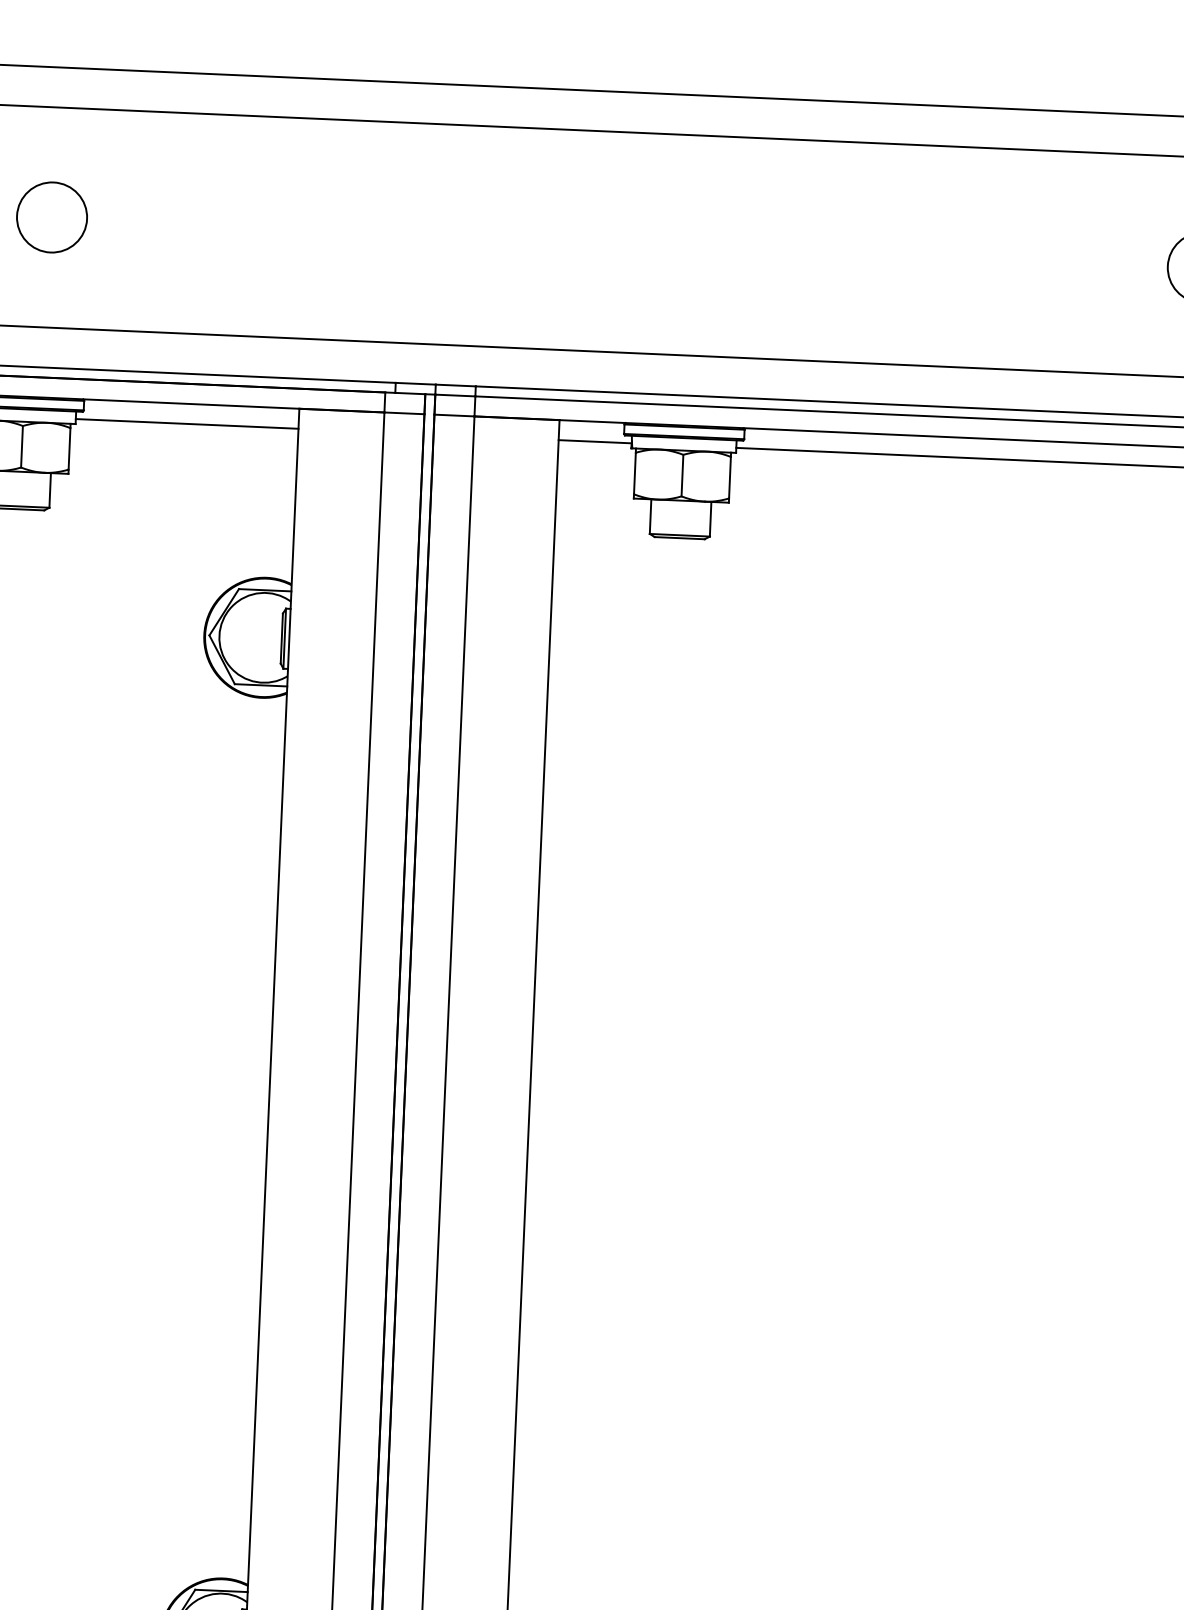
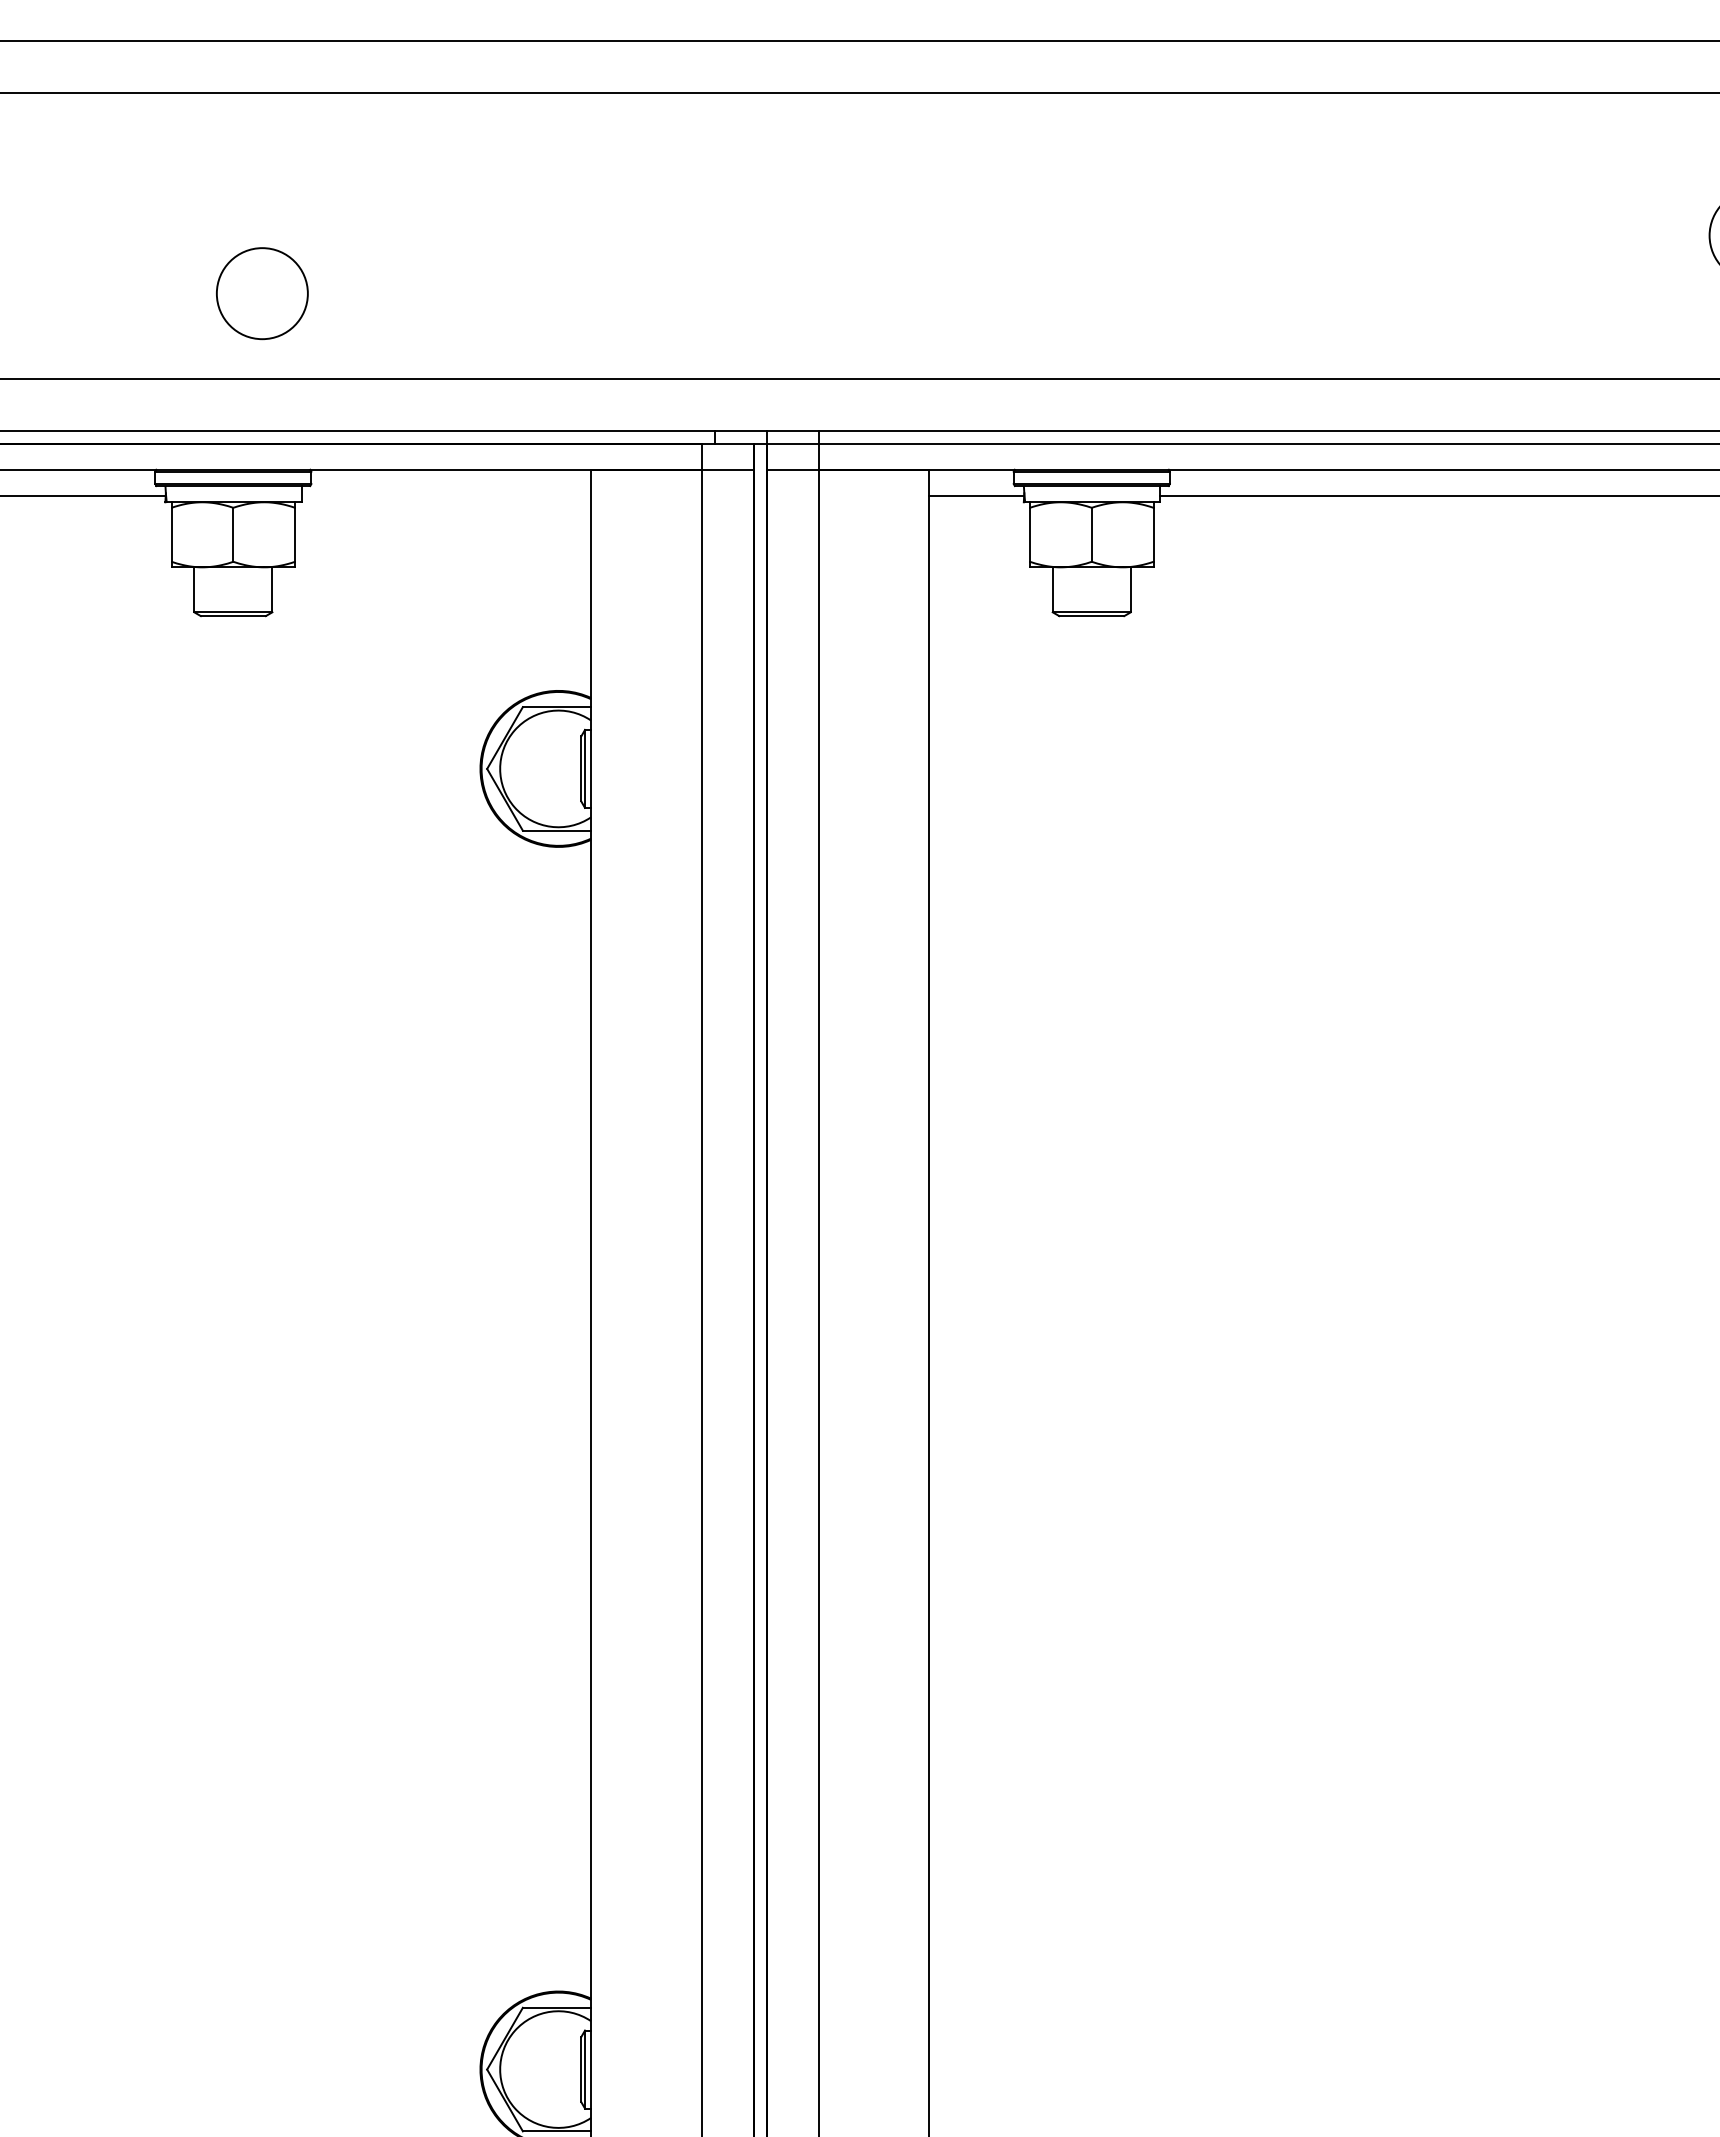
circle: (52, 217) -> (262, 293), moved
line: (187, 423) -> (446, 495), removed

